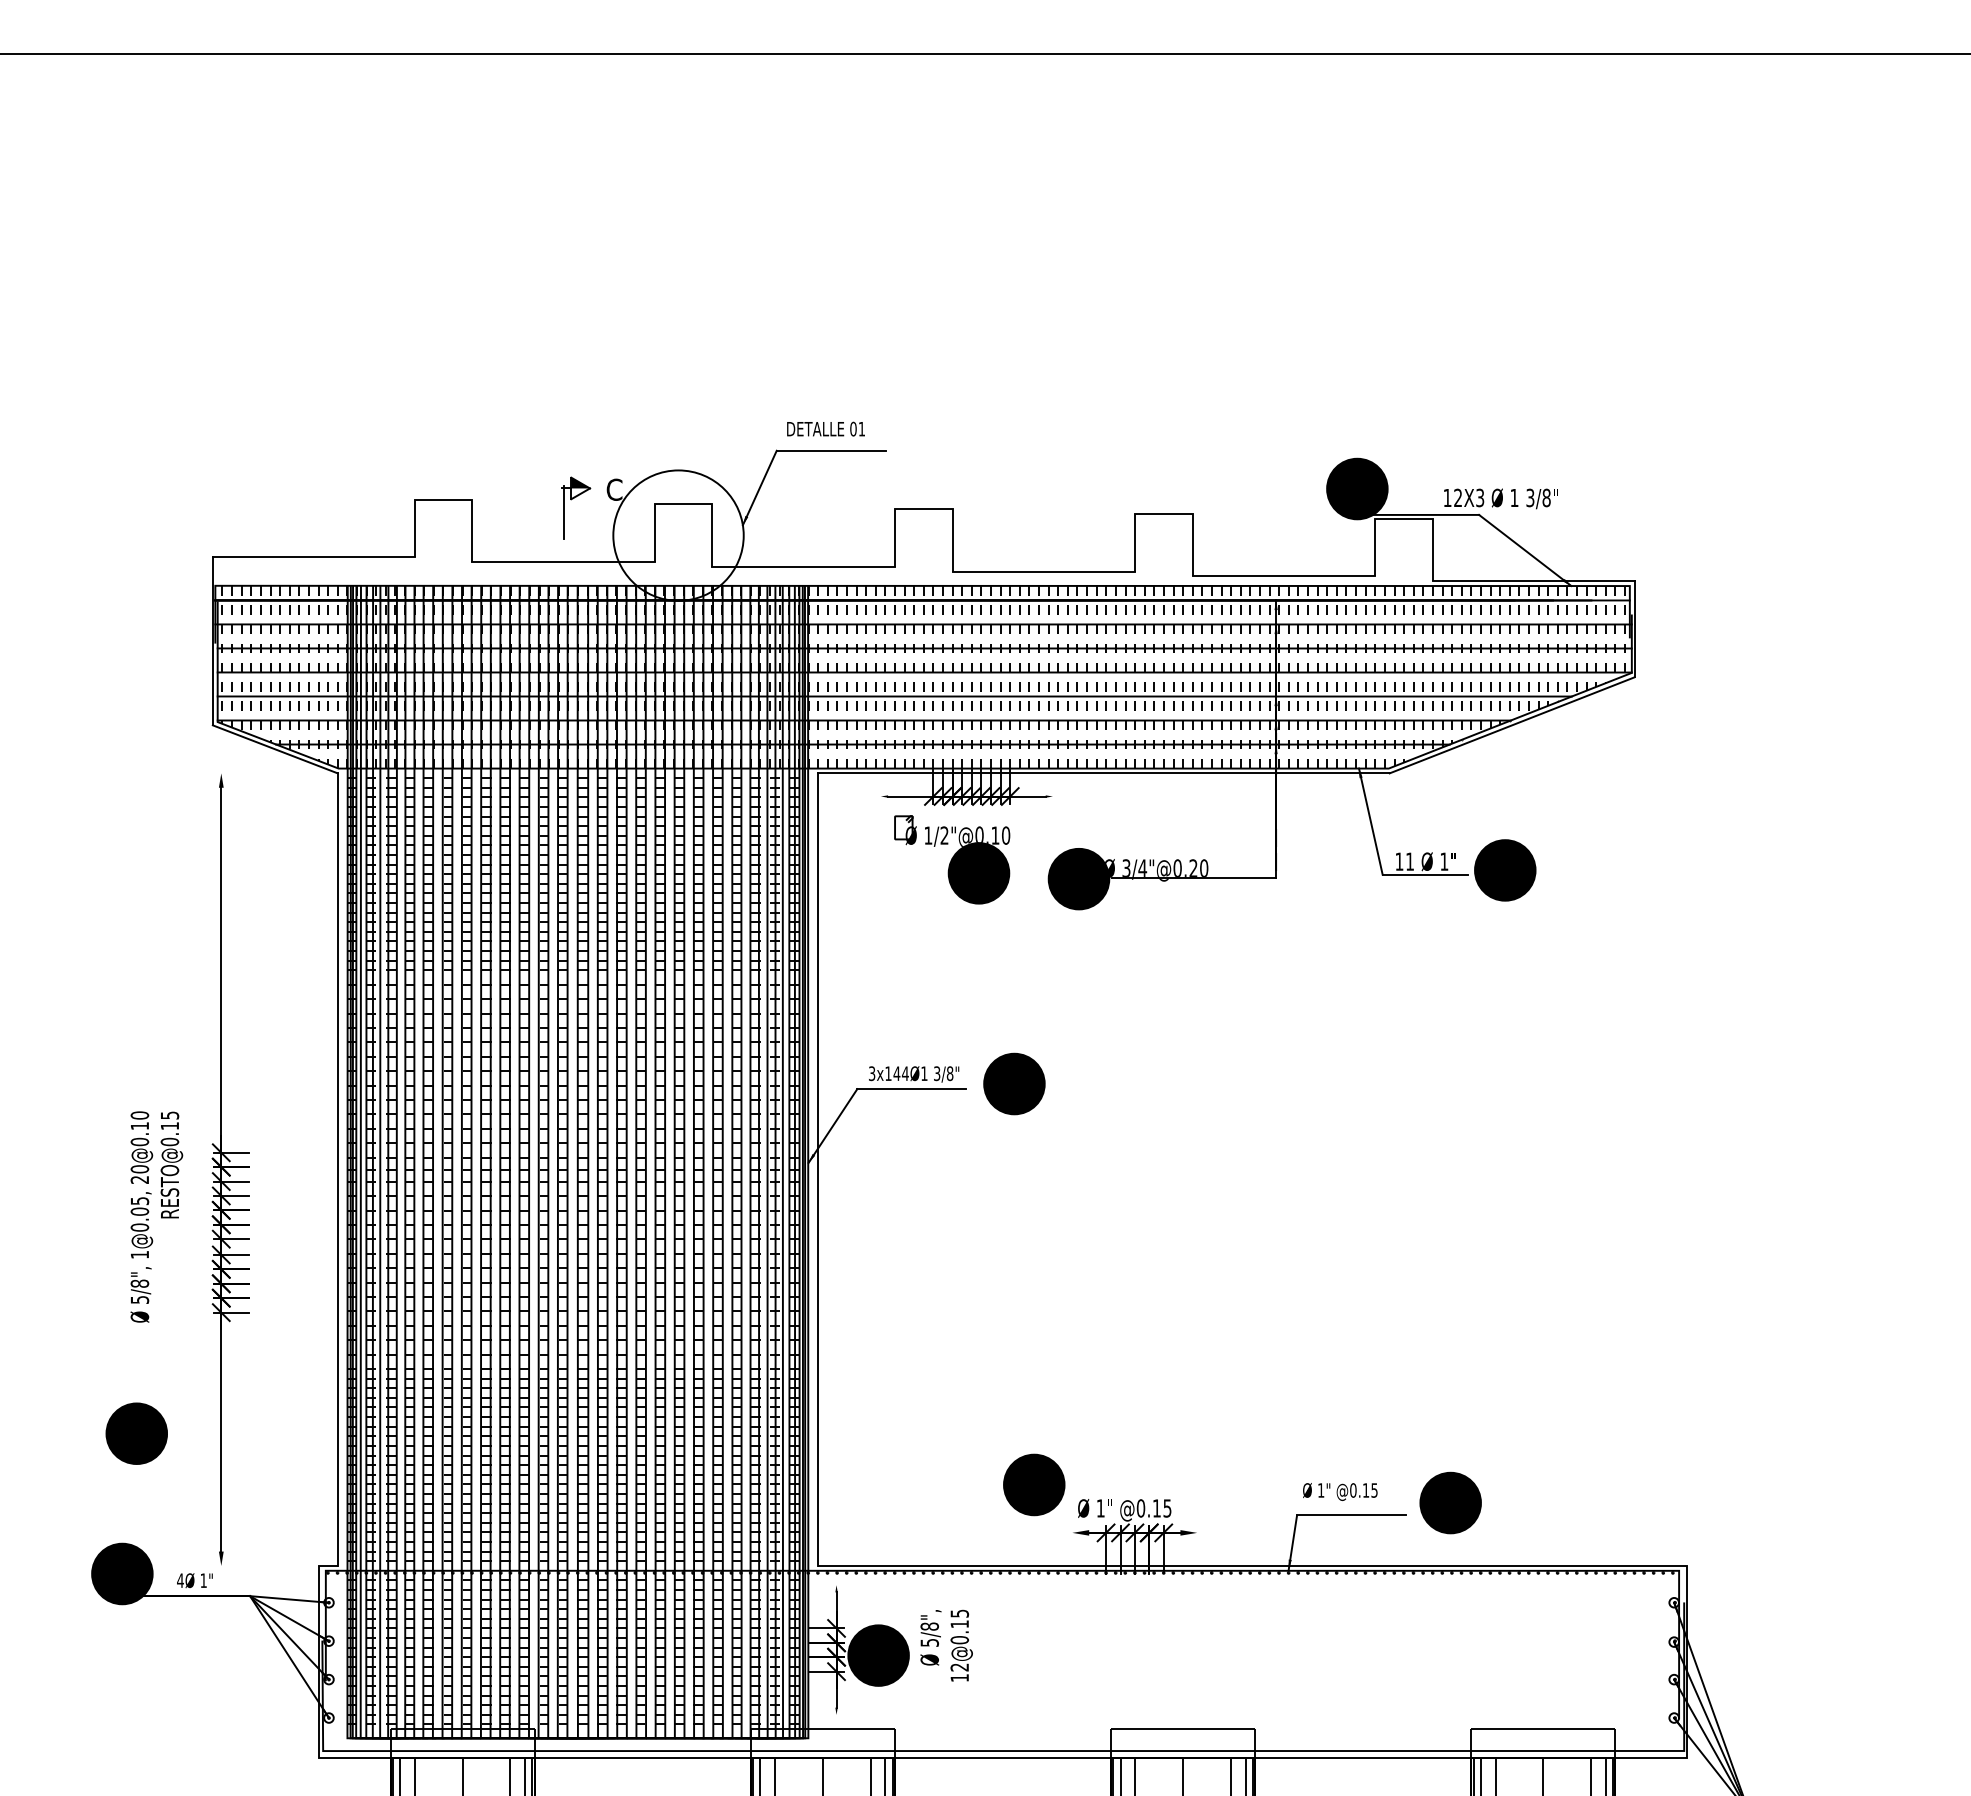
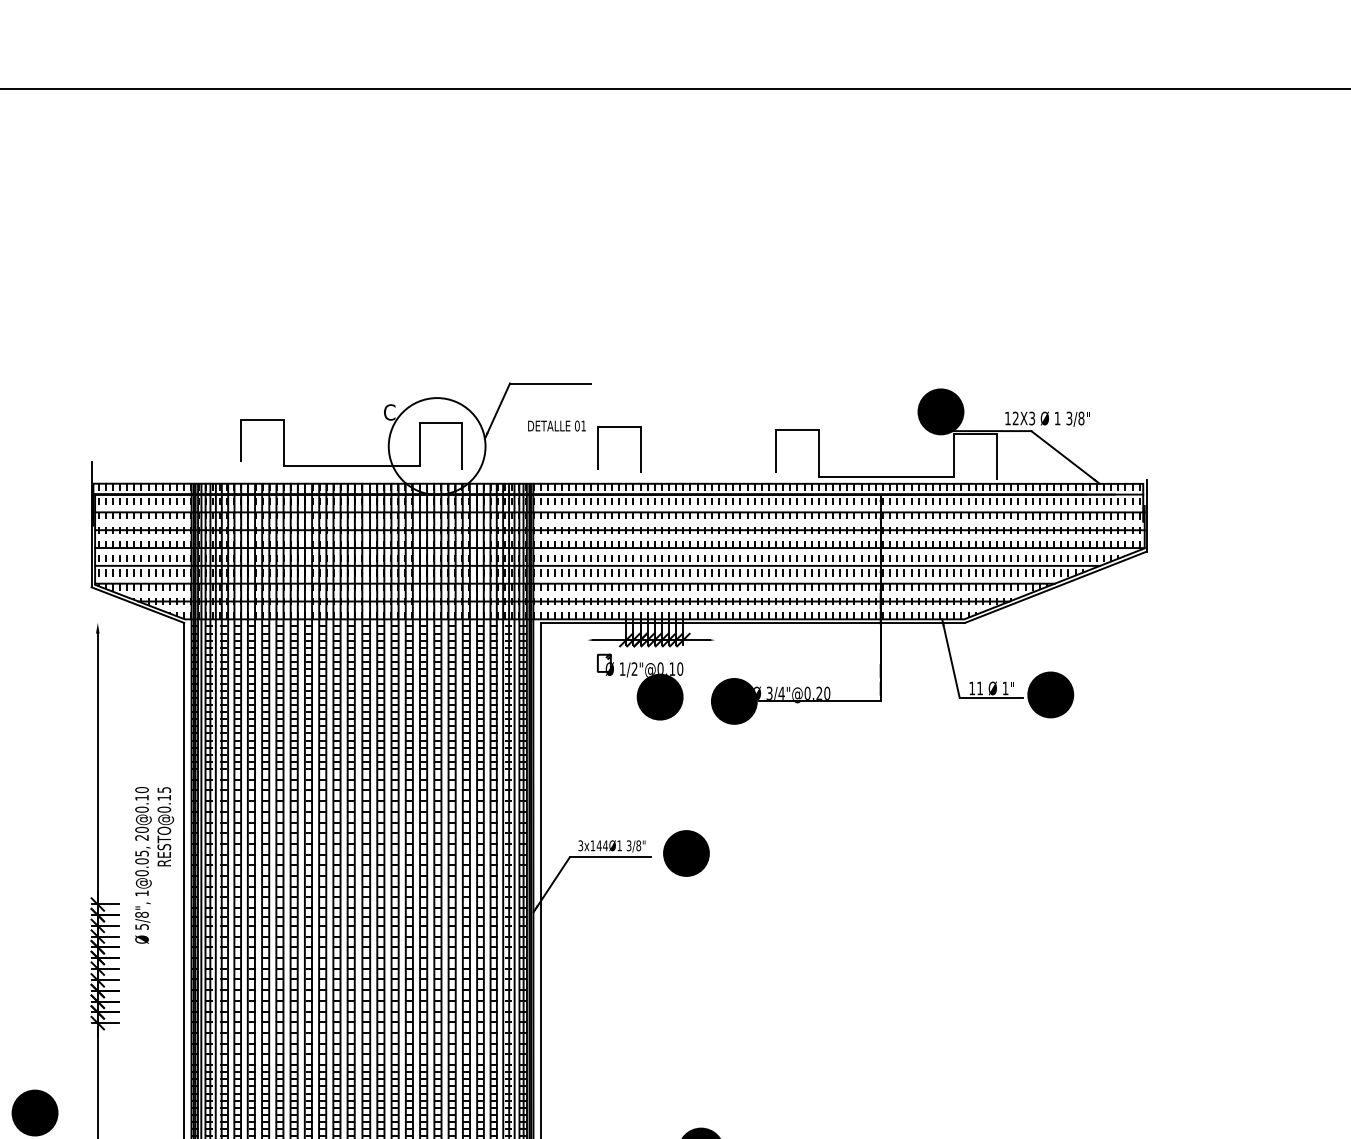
text: (825, 428) -> (556, 425), moved
part: (573, 499) -> (359, 419), removed
line: (313, 557) -> (166, 462), removed
line: (803, 566) -> (529, 469), removed
line: (1043, 571) -> (708, 473), removed
line: (1533, 581) -> (1071, 480), removed
text: (156, 1216) -> (154, 864), moved

